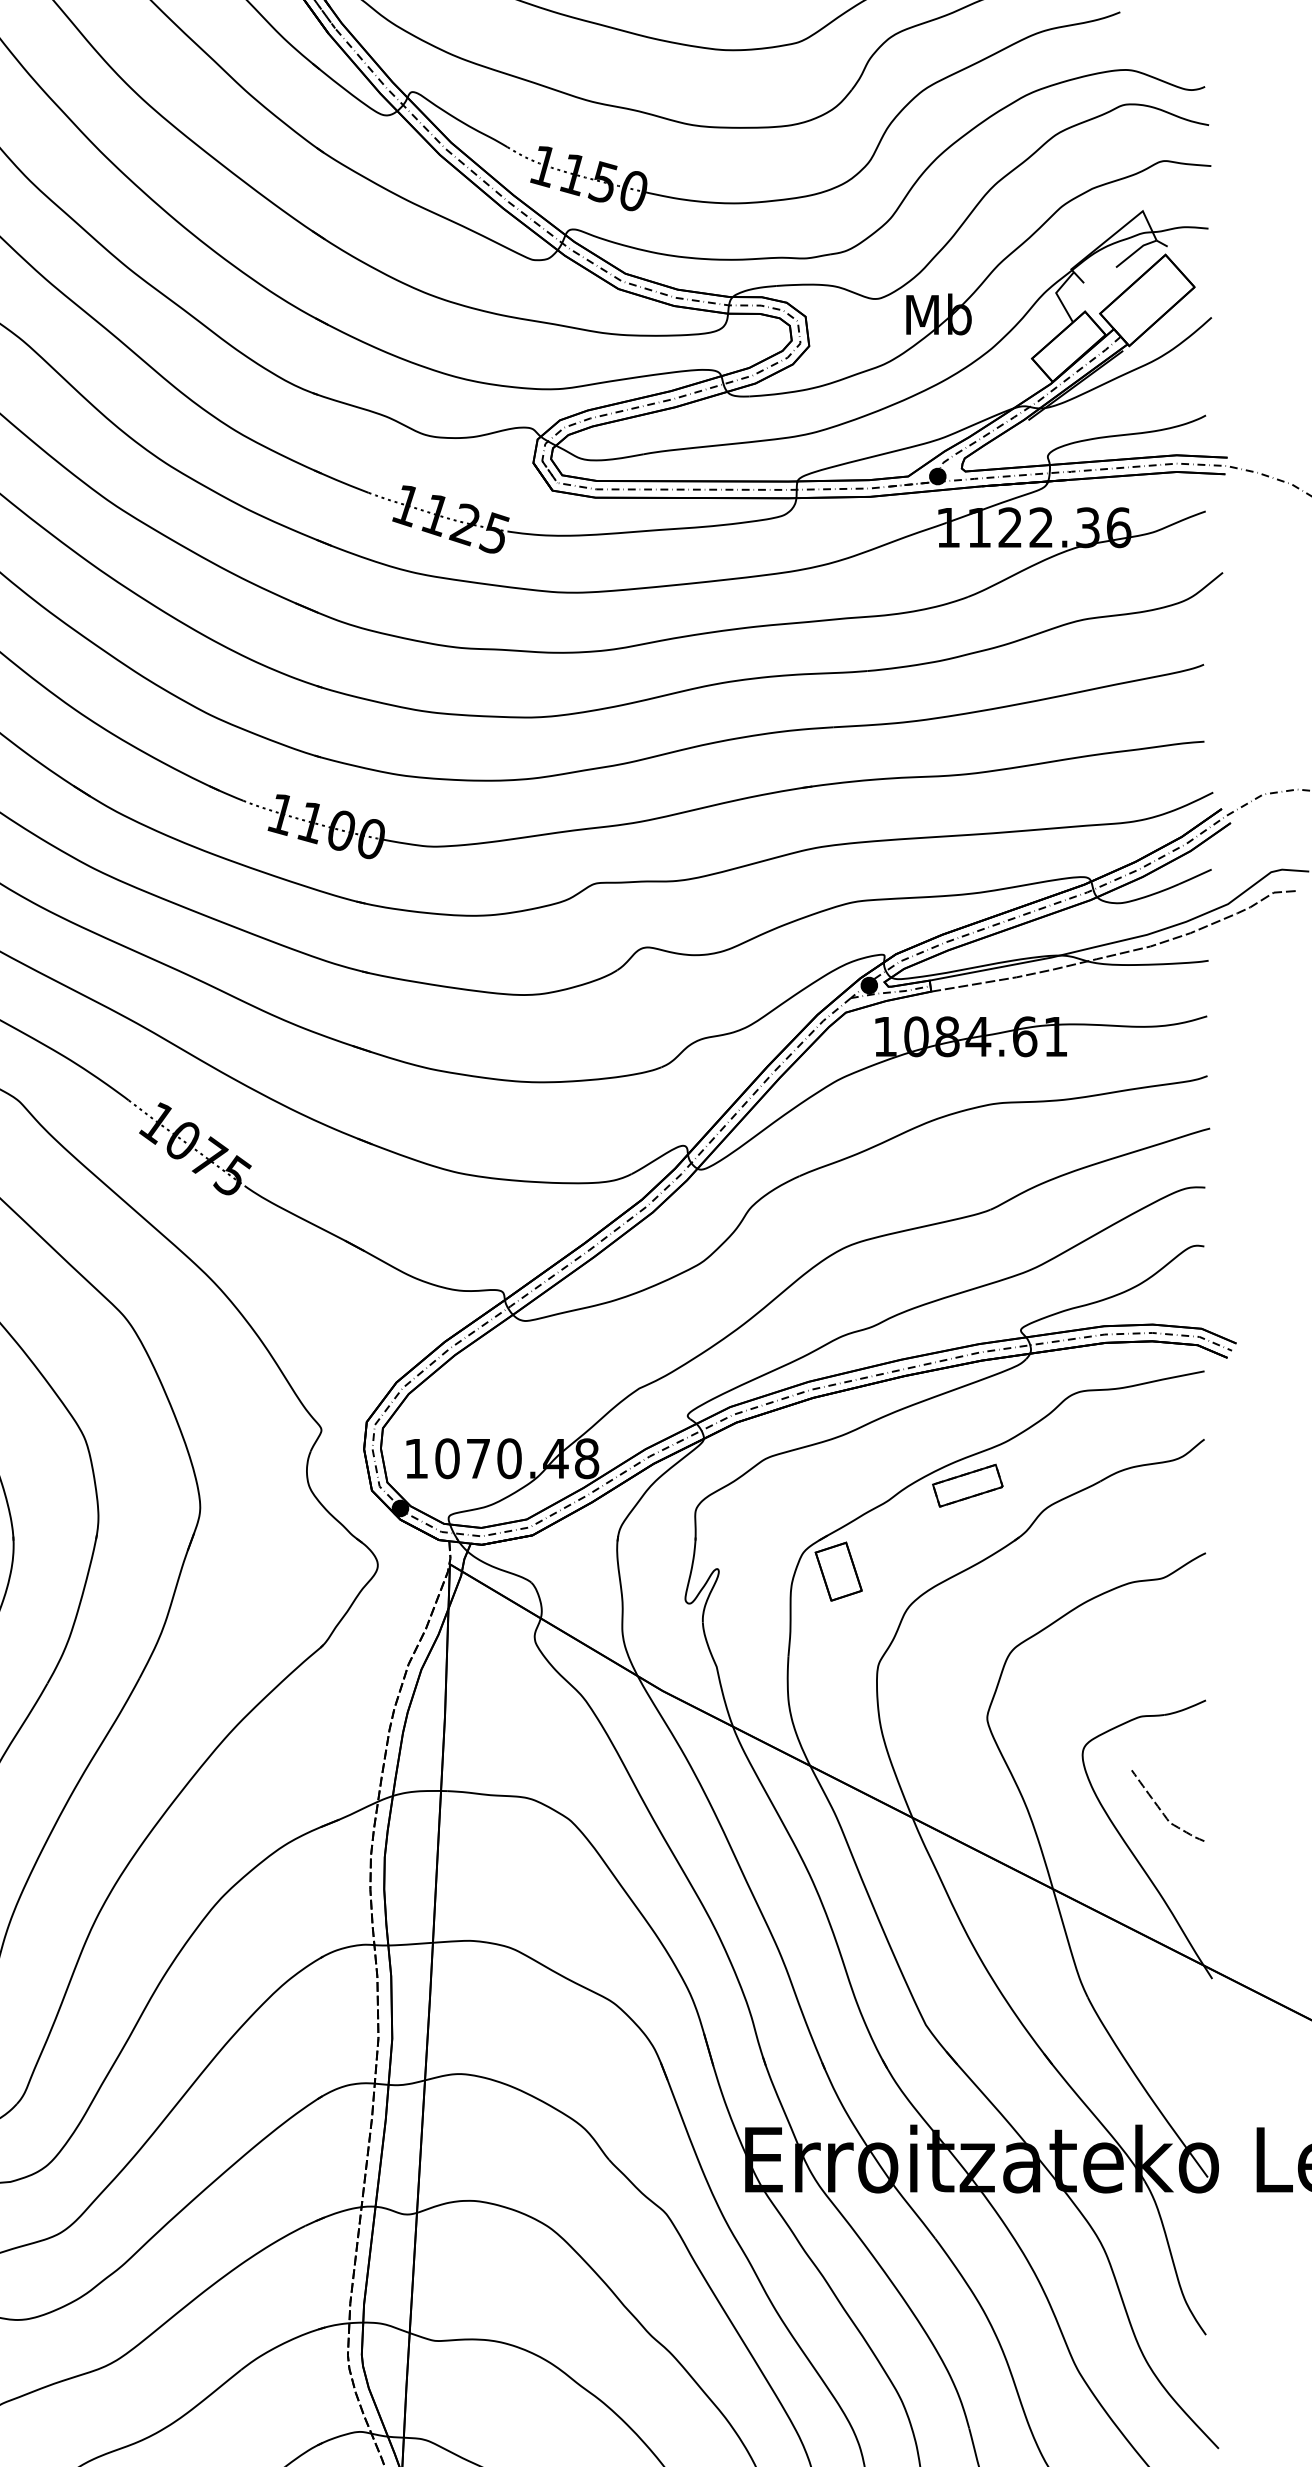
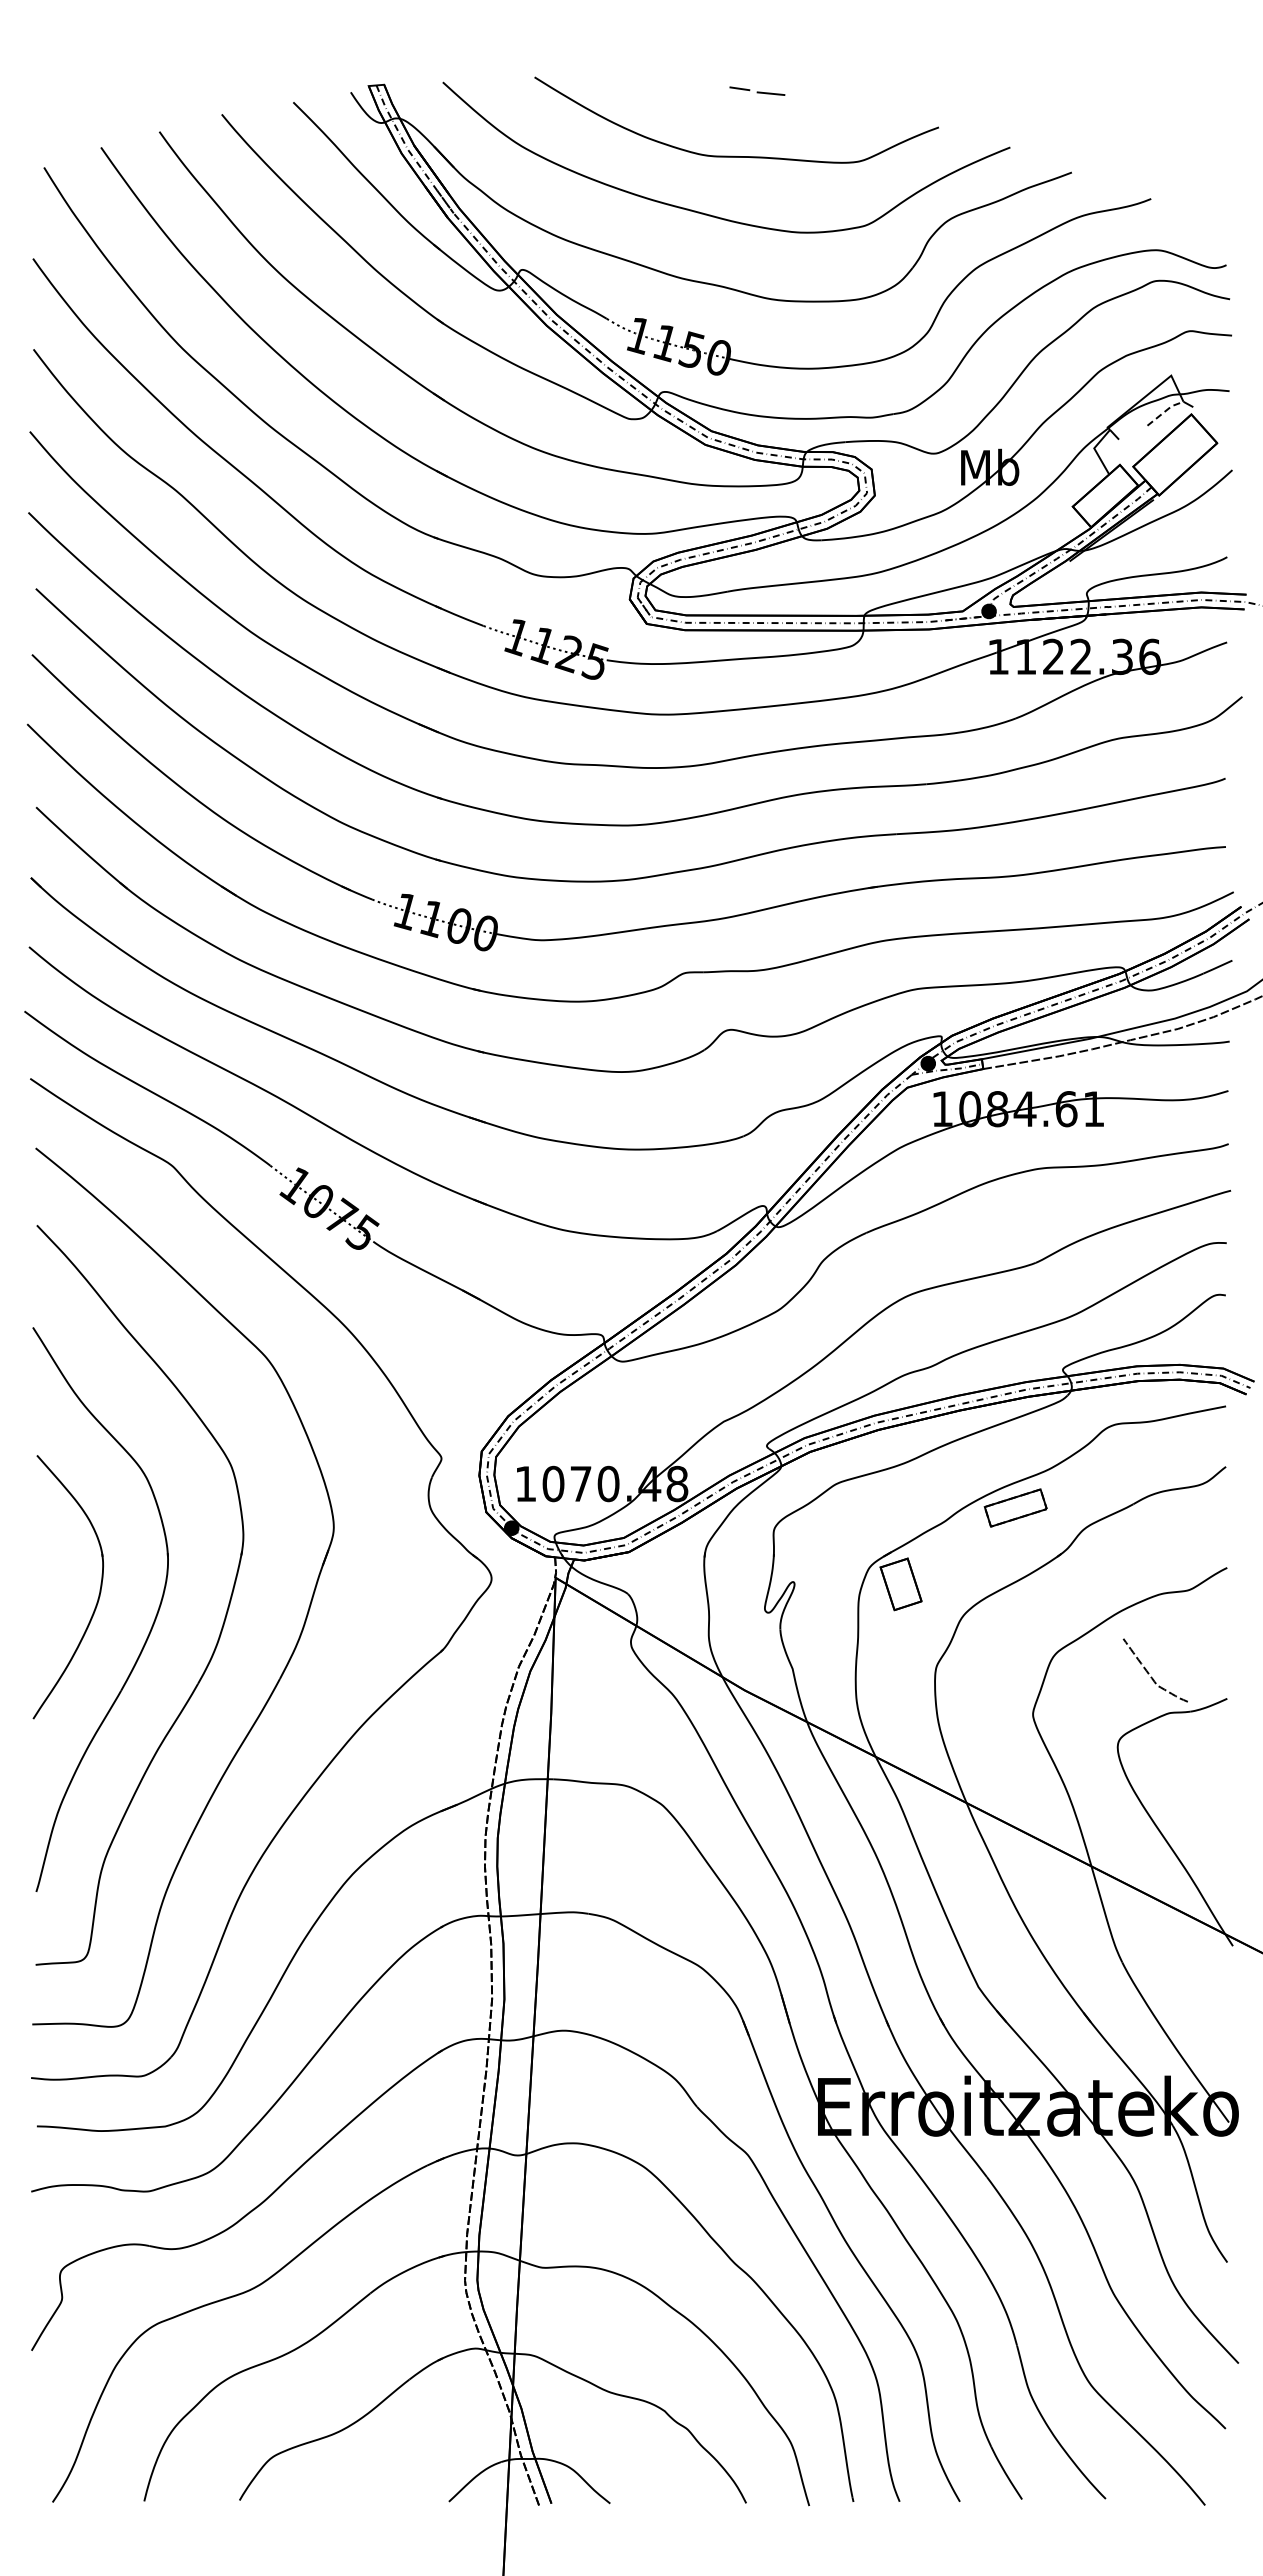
line: (1135, 251) -> (1164, 411), solid -> dashed
curve: (1161, 1809) -> (1149, 1673), moved

